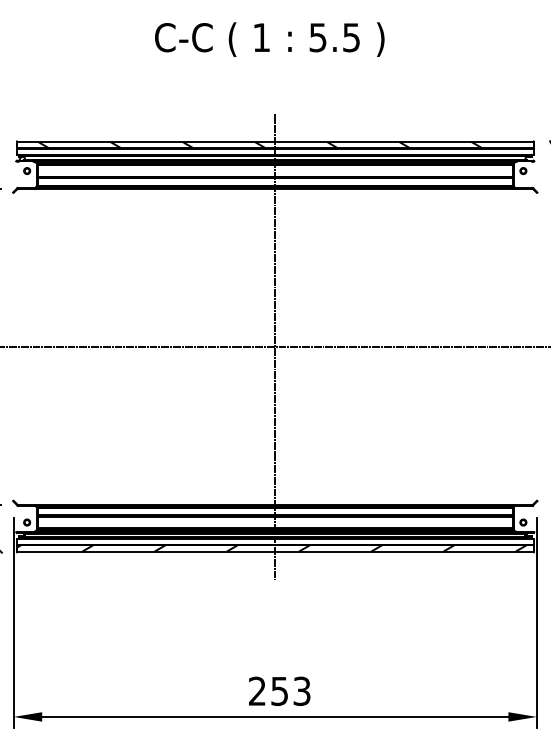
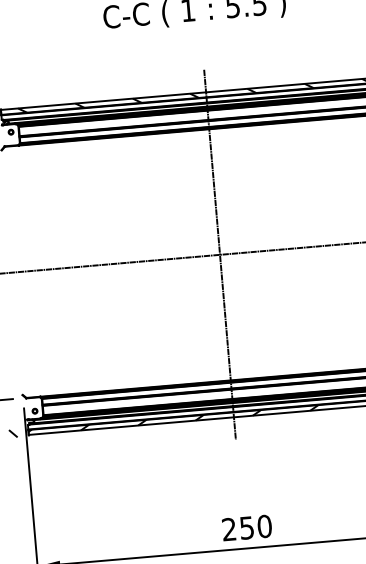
text: (301, 691) -> (264, 526), 253 -> 250

